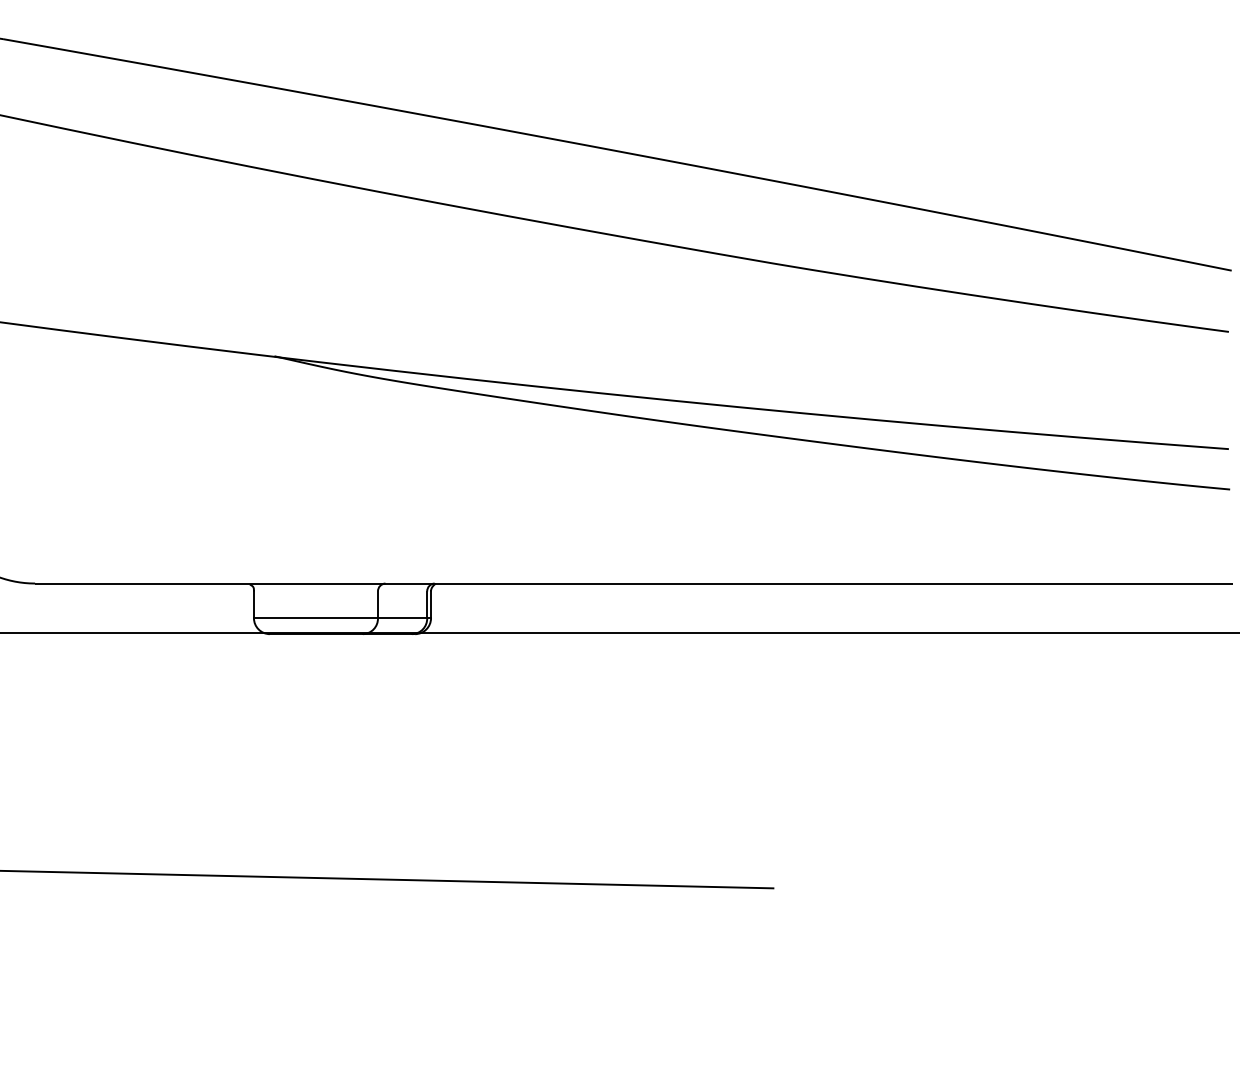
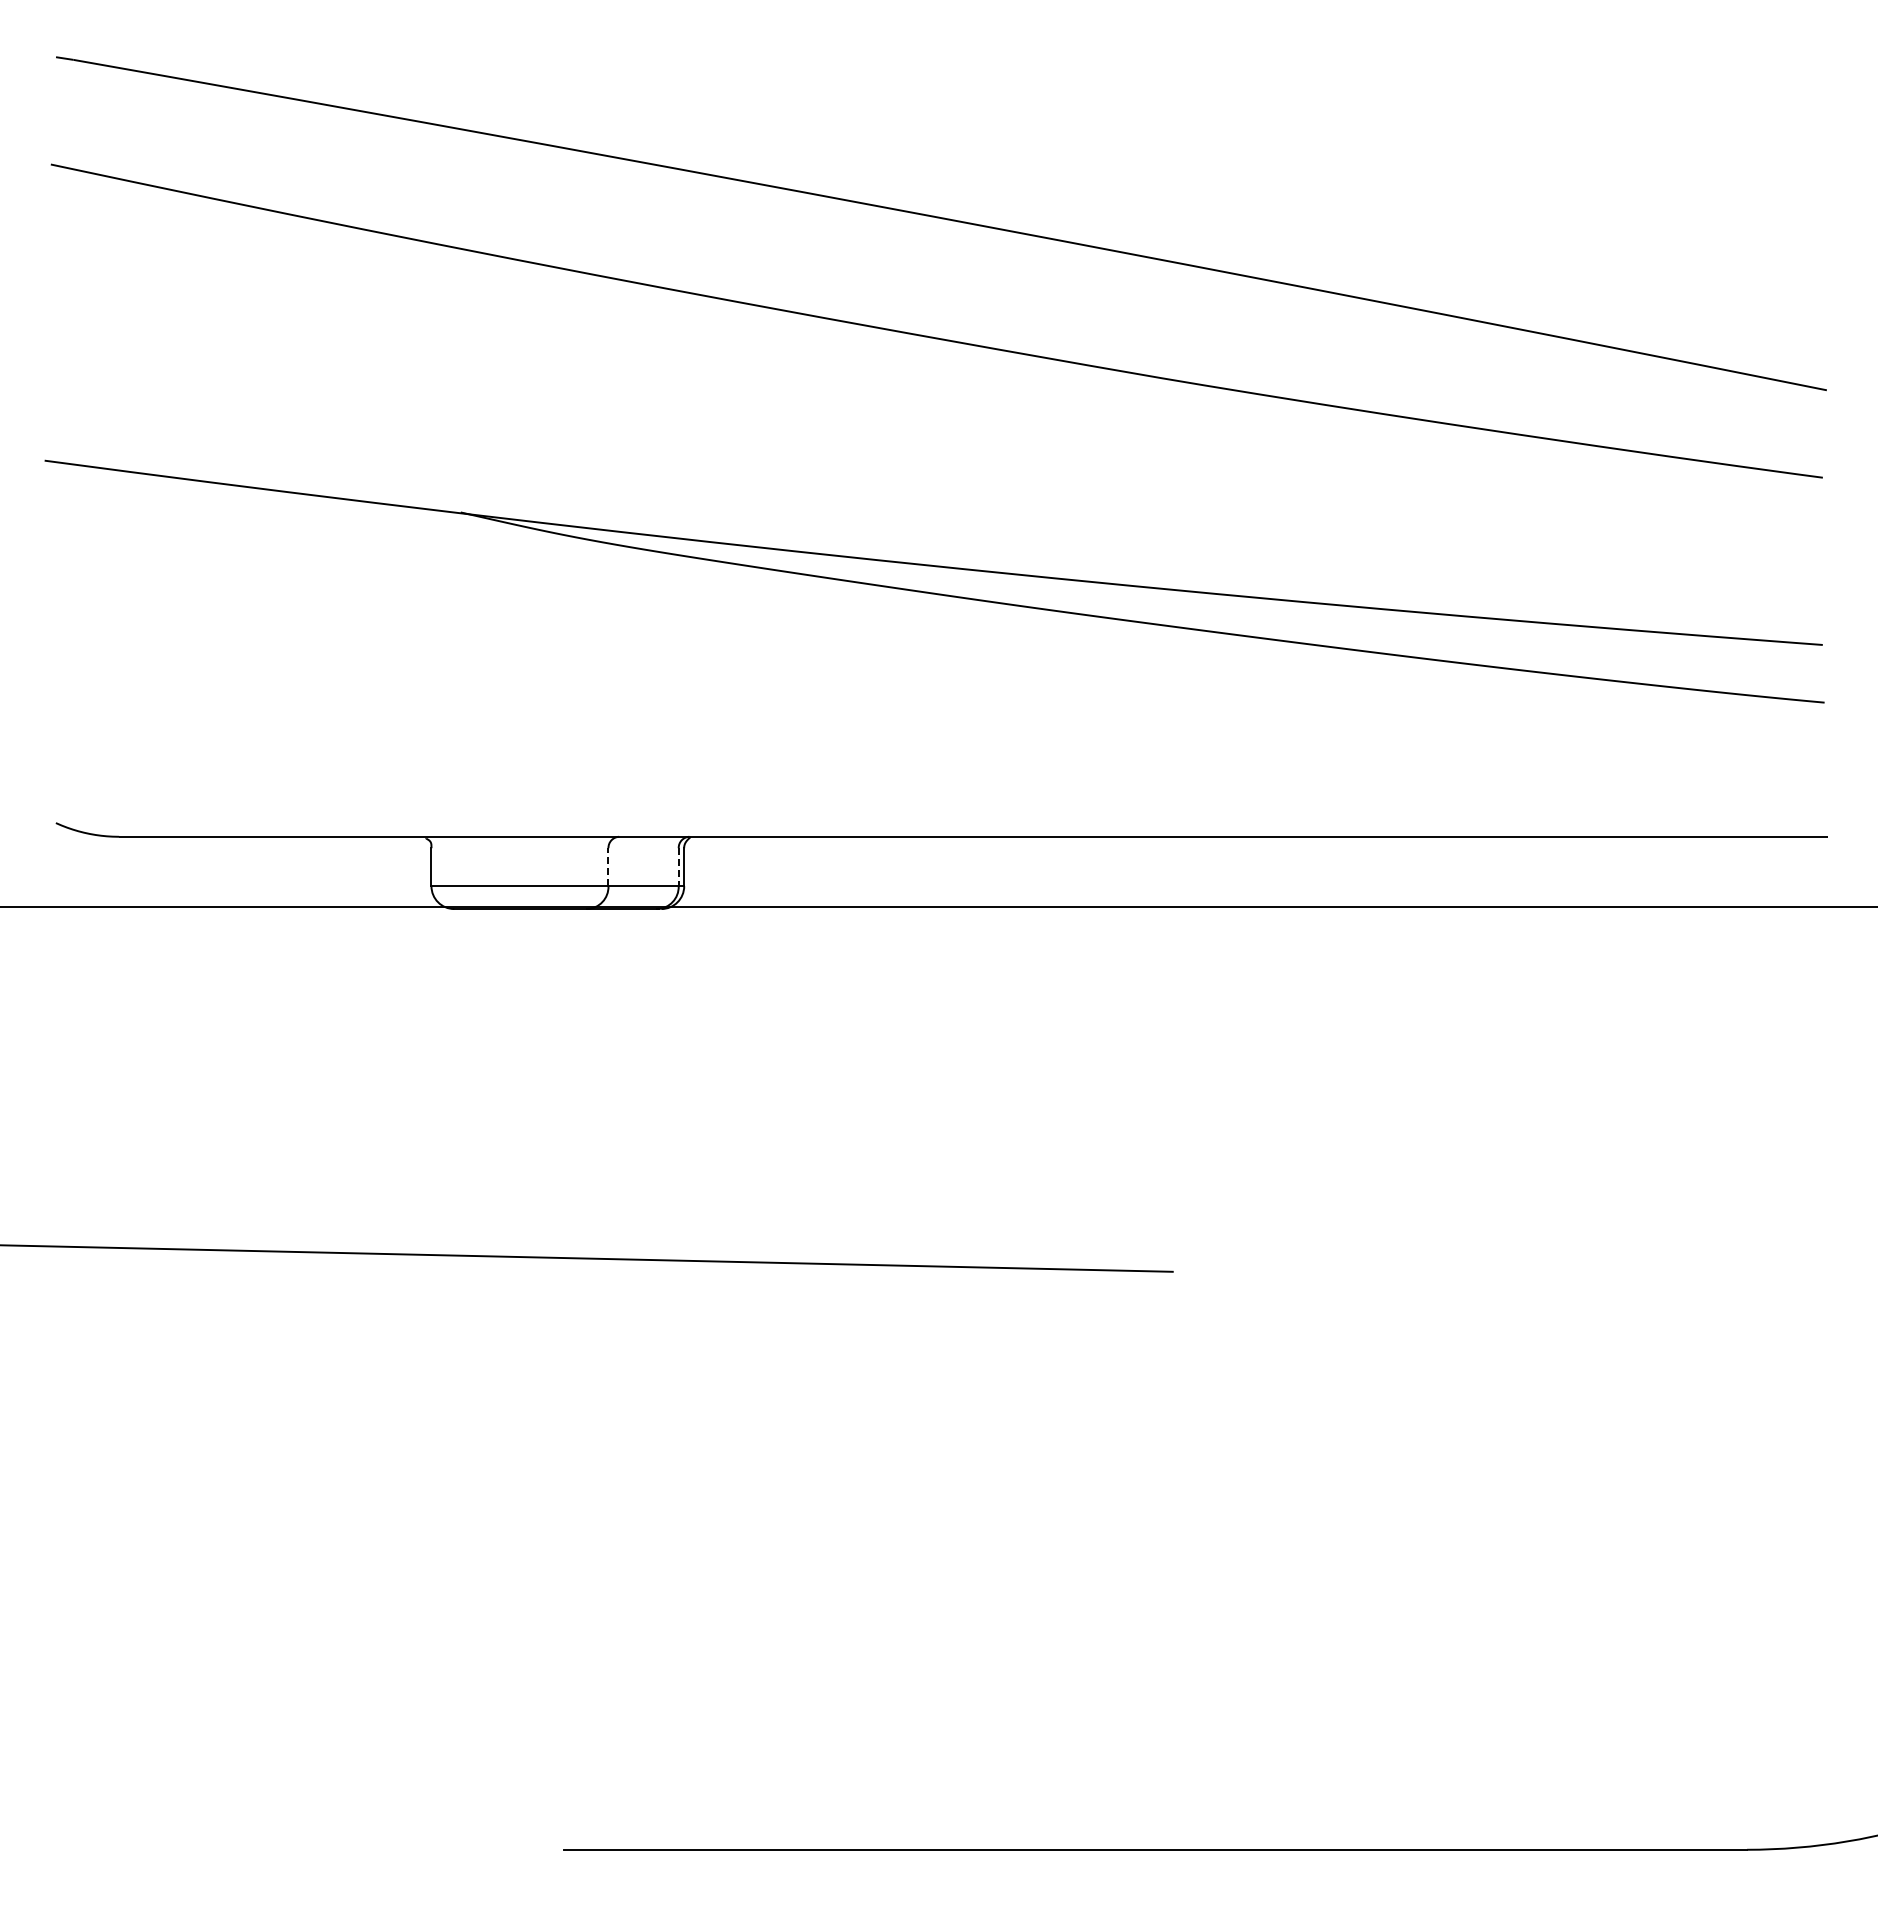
line: (378, 604) -> (608, 866), solid -> dashed
line: (427, 605) -> (678, 867), solid -> dashed

